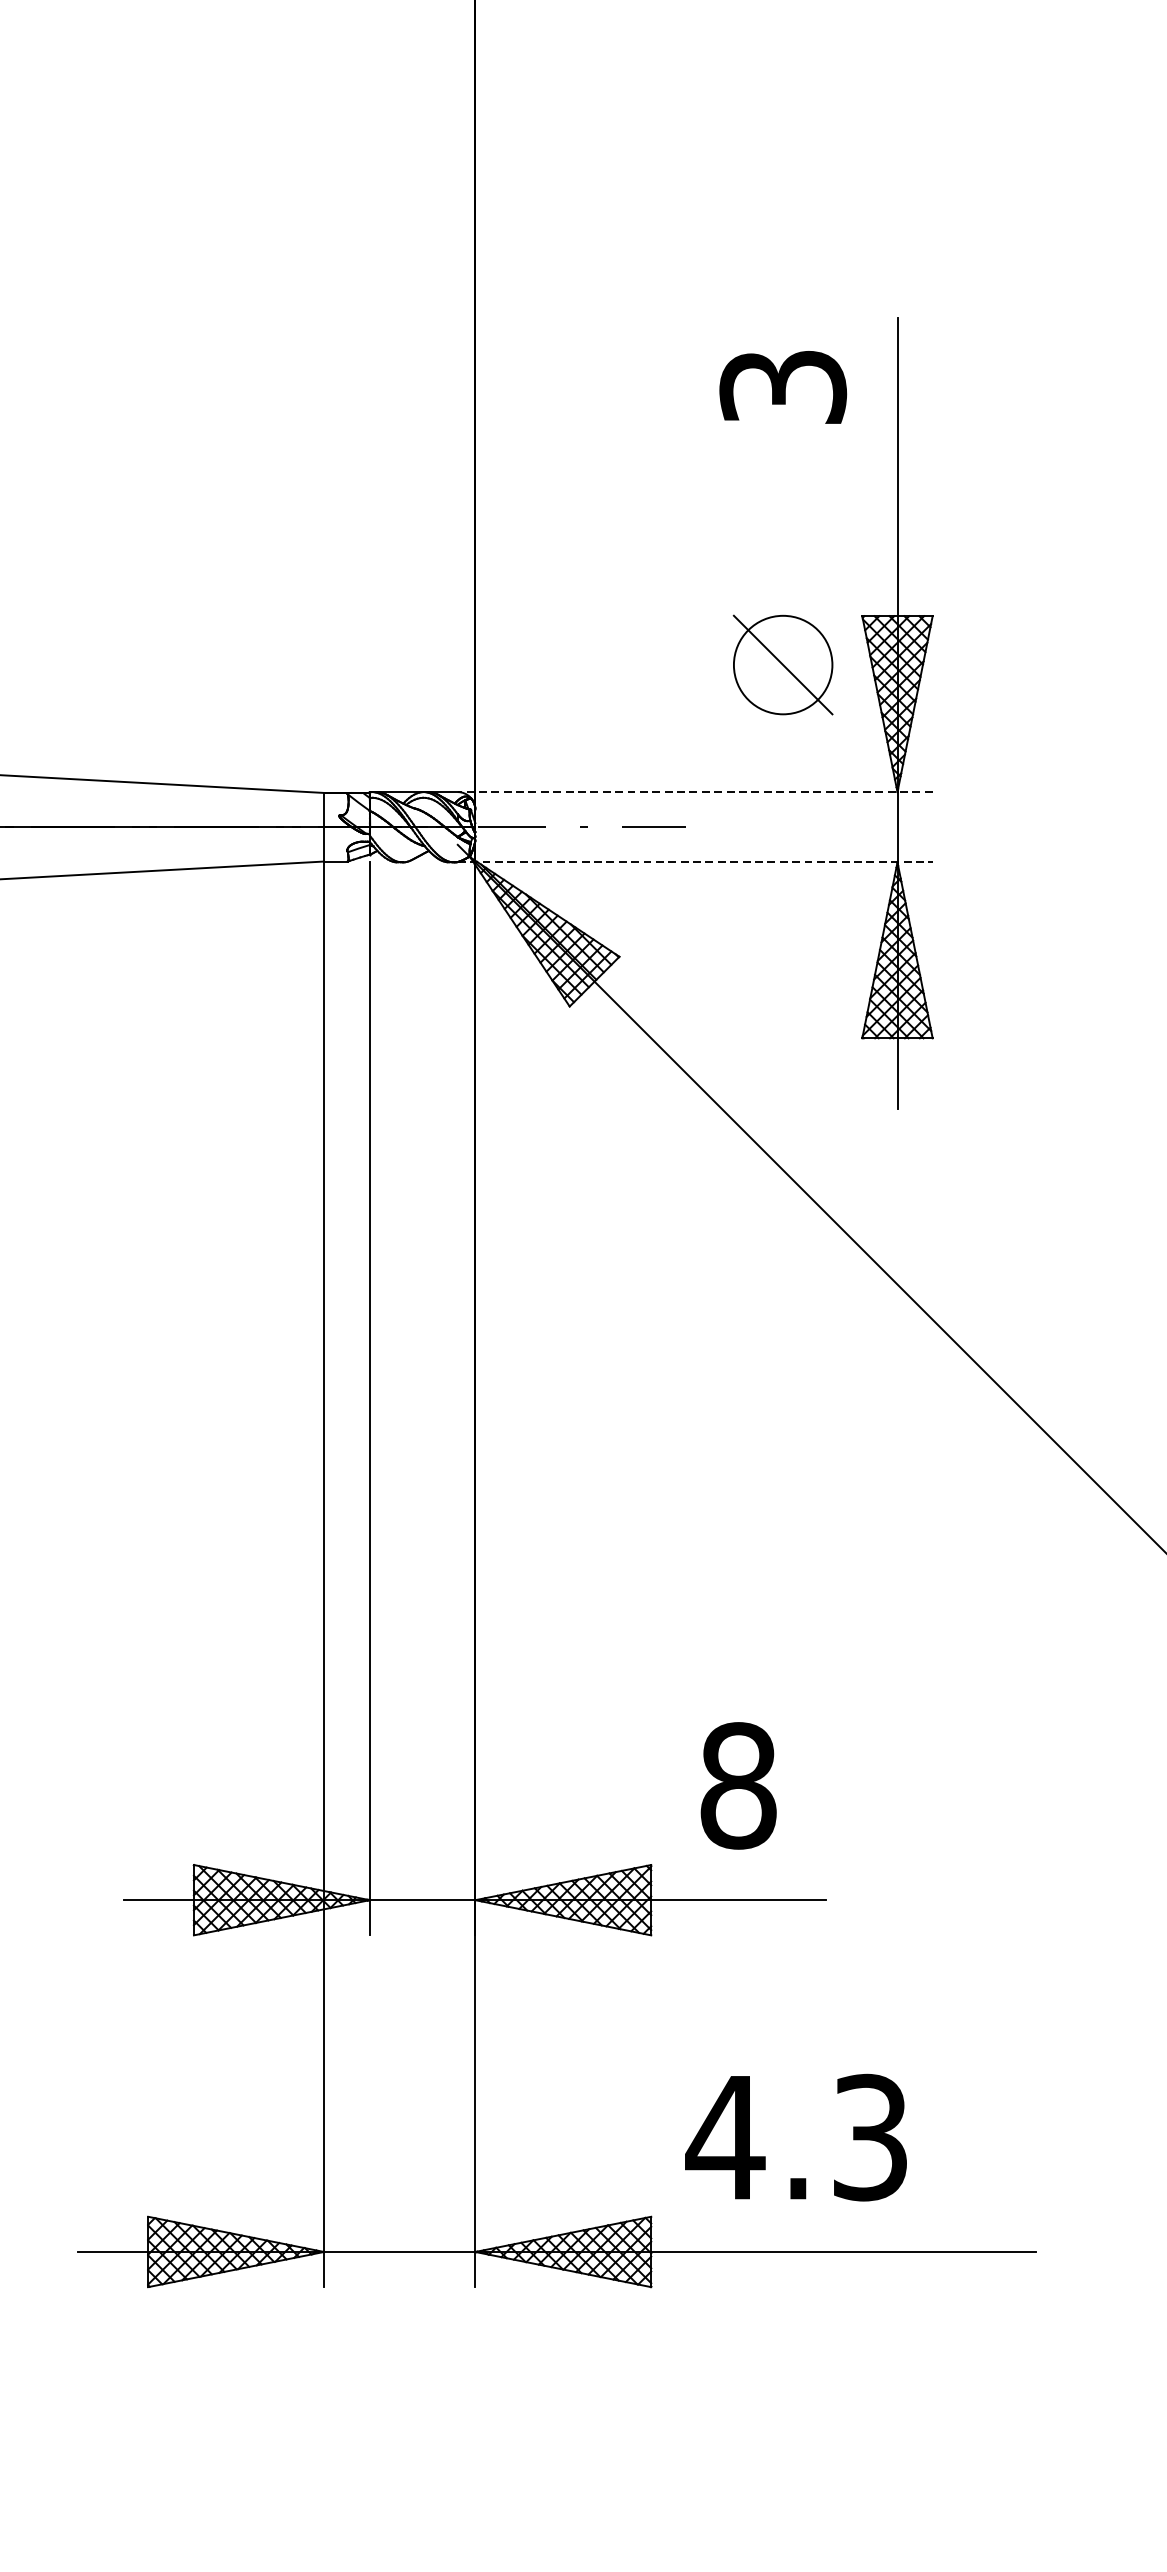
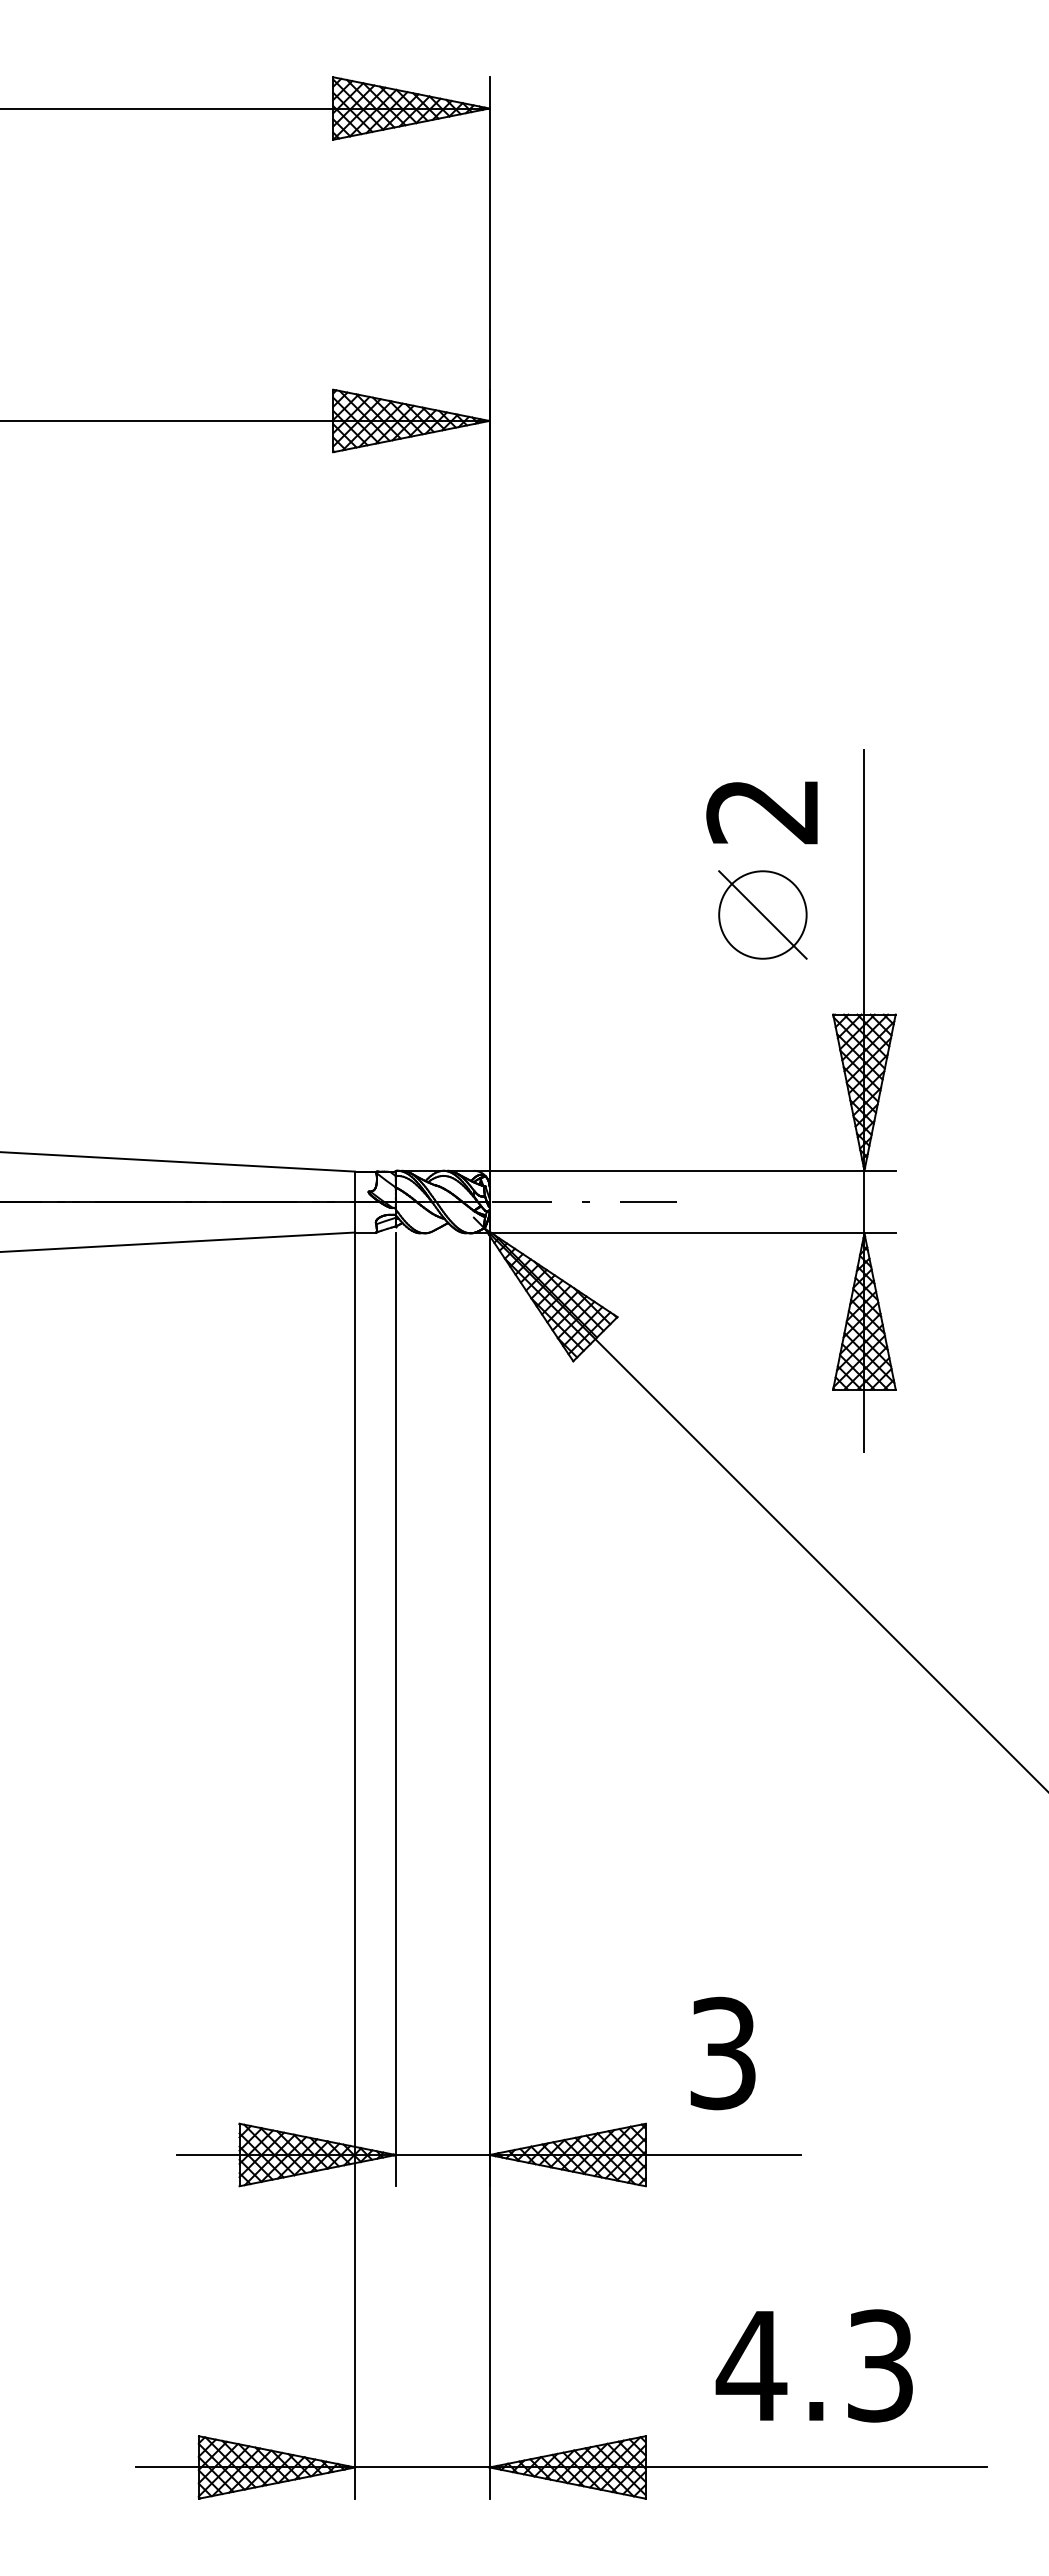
text: (782, 387) -> (762, 811), 3 -> 2
part: (782, 664) -> (762, 914), moved
line: (694, 791) -> (684, 1170), dashed -> solid
line: (694, 862) -> (684, 1233), dashed -> solid
text: (738, 1785) -> (723, 2053), 8 -> 3
text: (795, 2137) -> (813, 2365), moved

